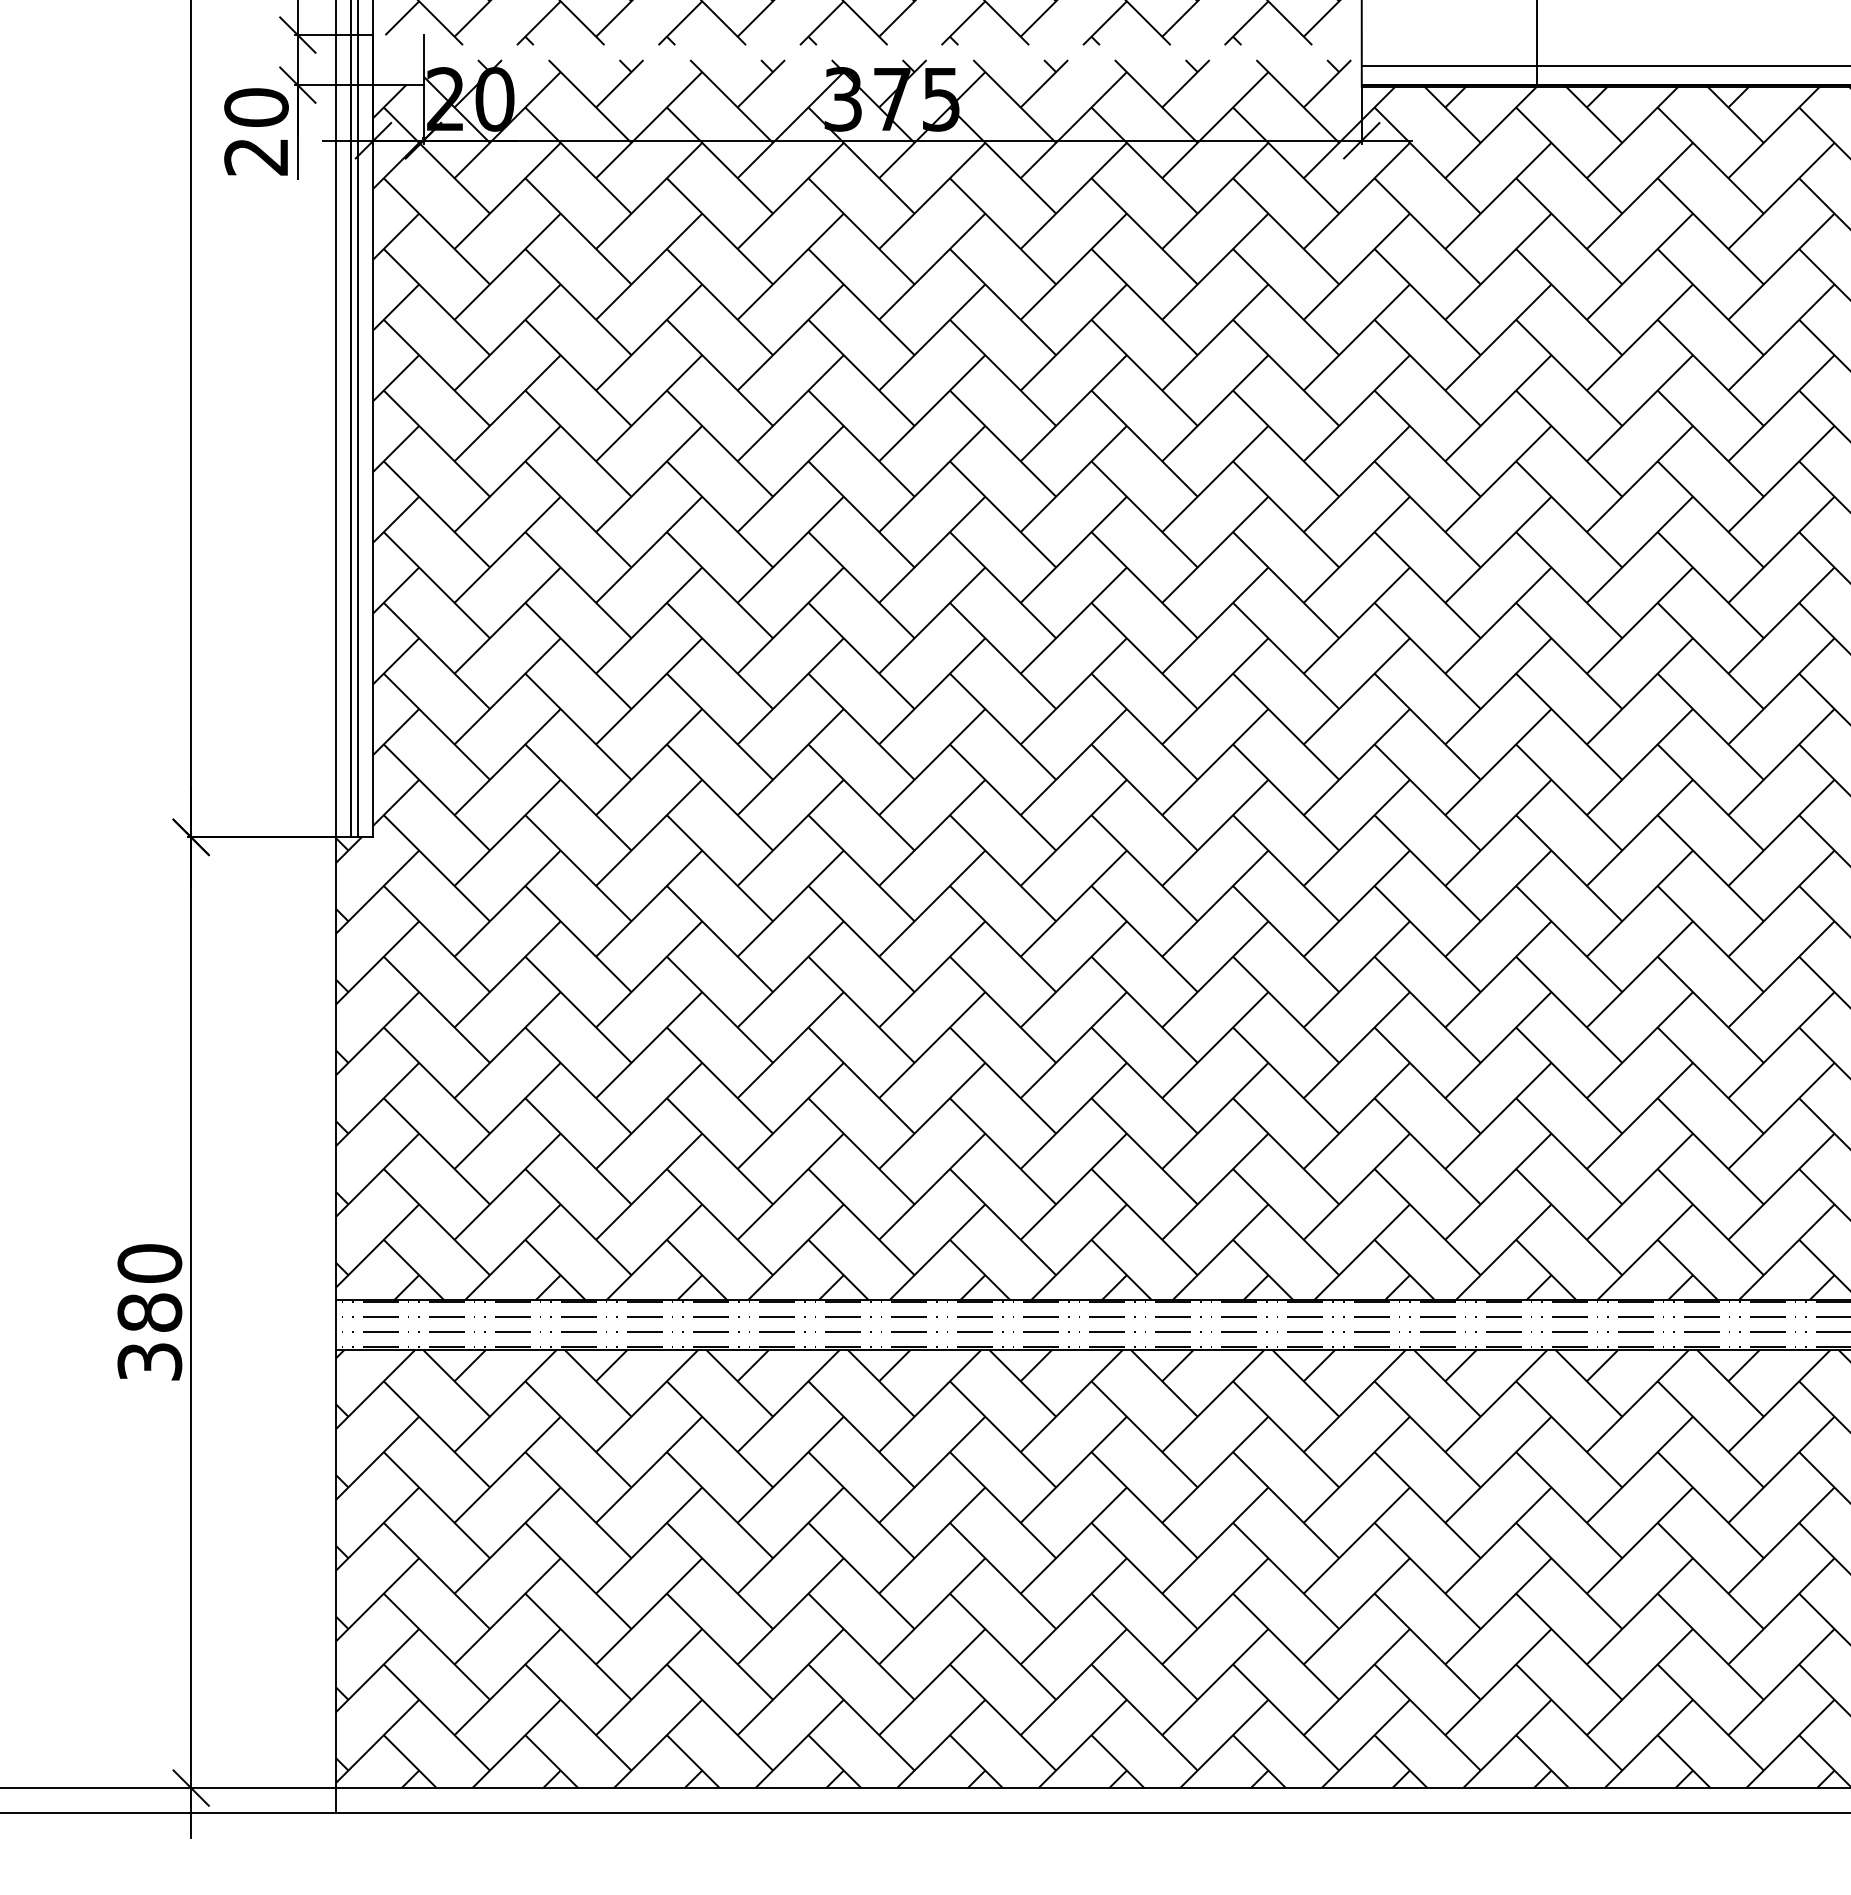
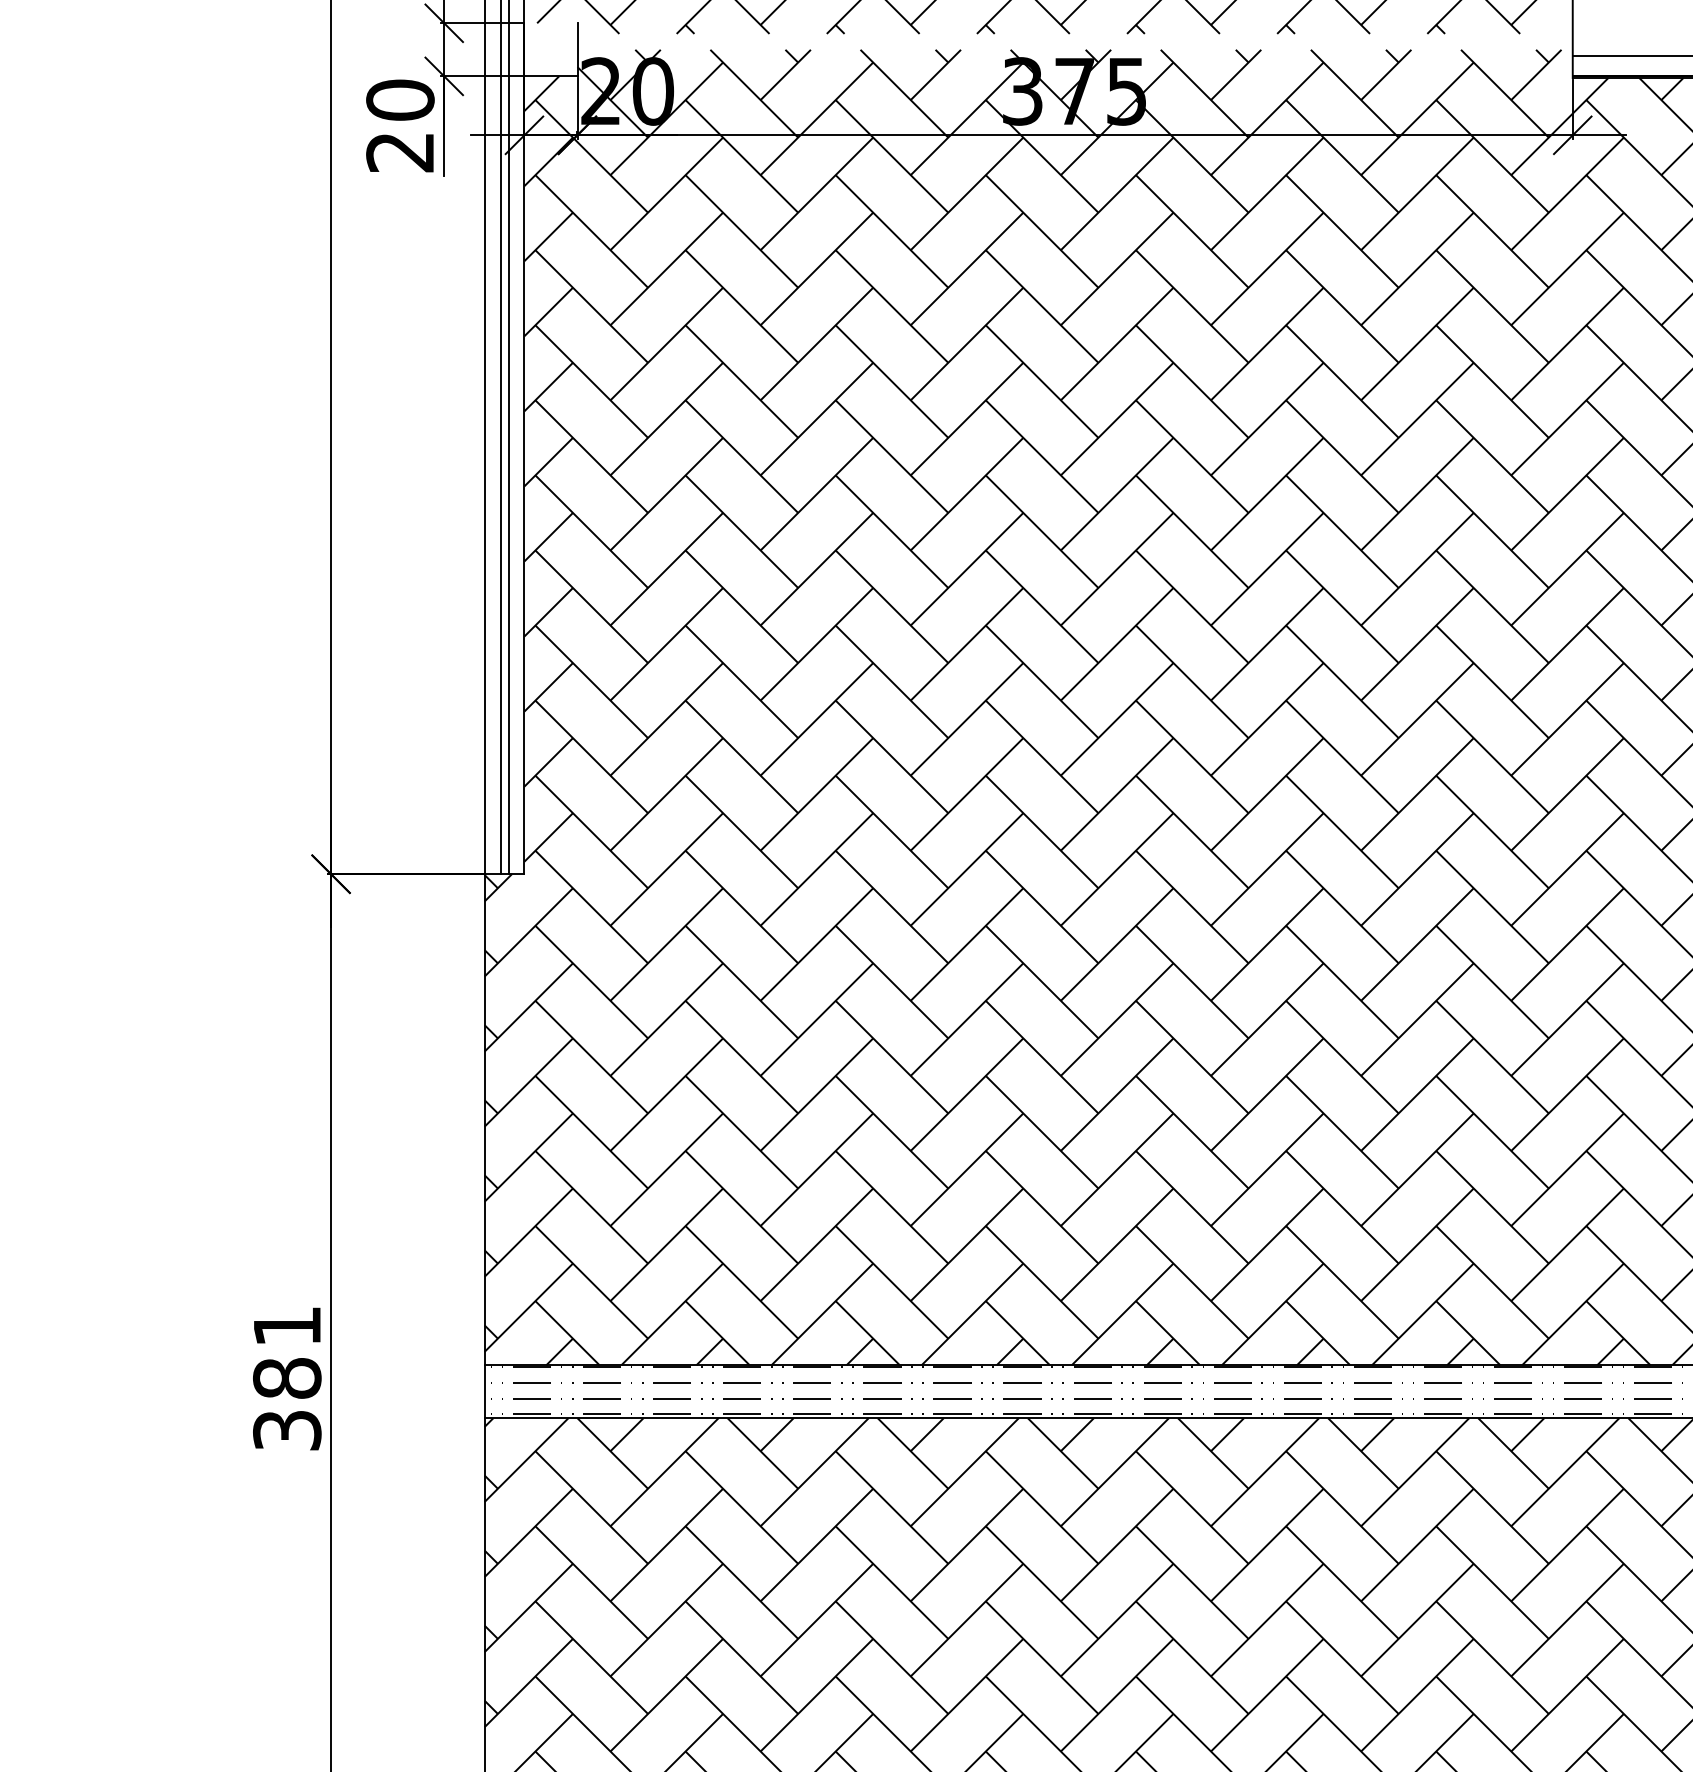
text: (149, 1263) -> (286, 1326), 380 -> 381

